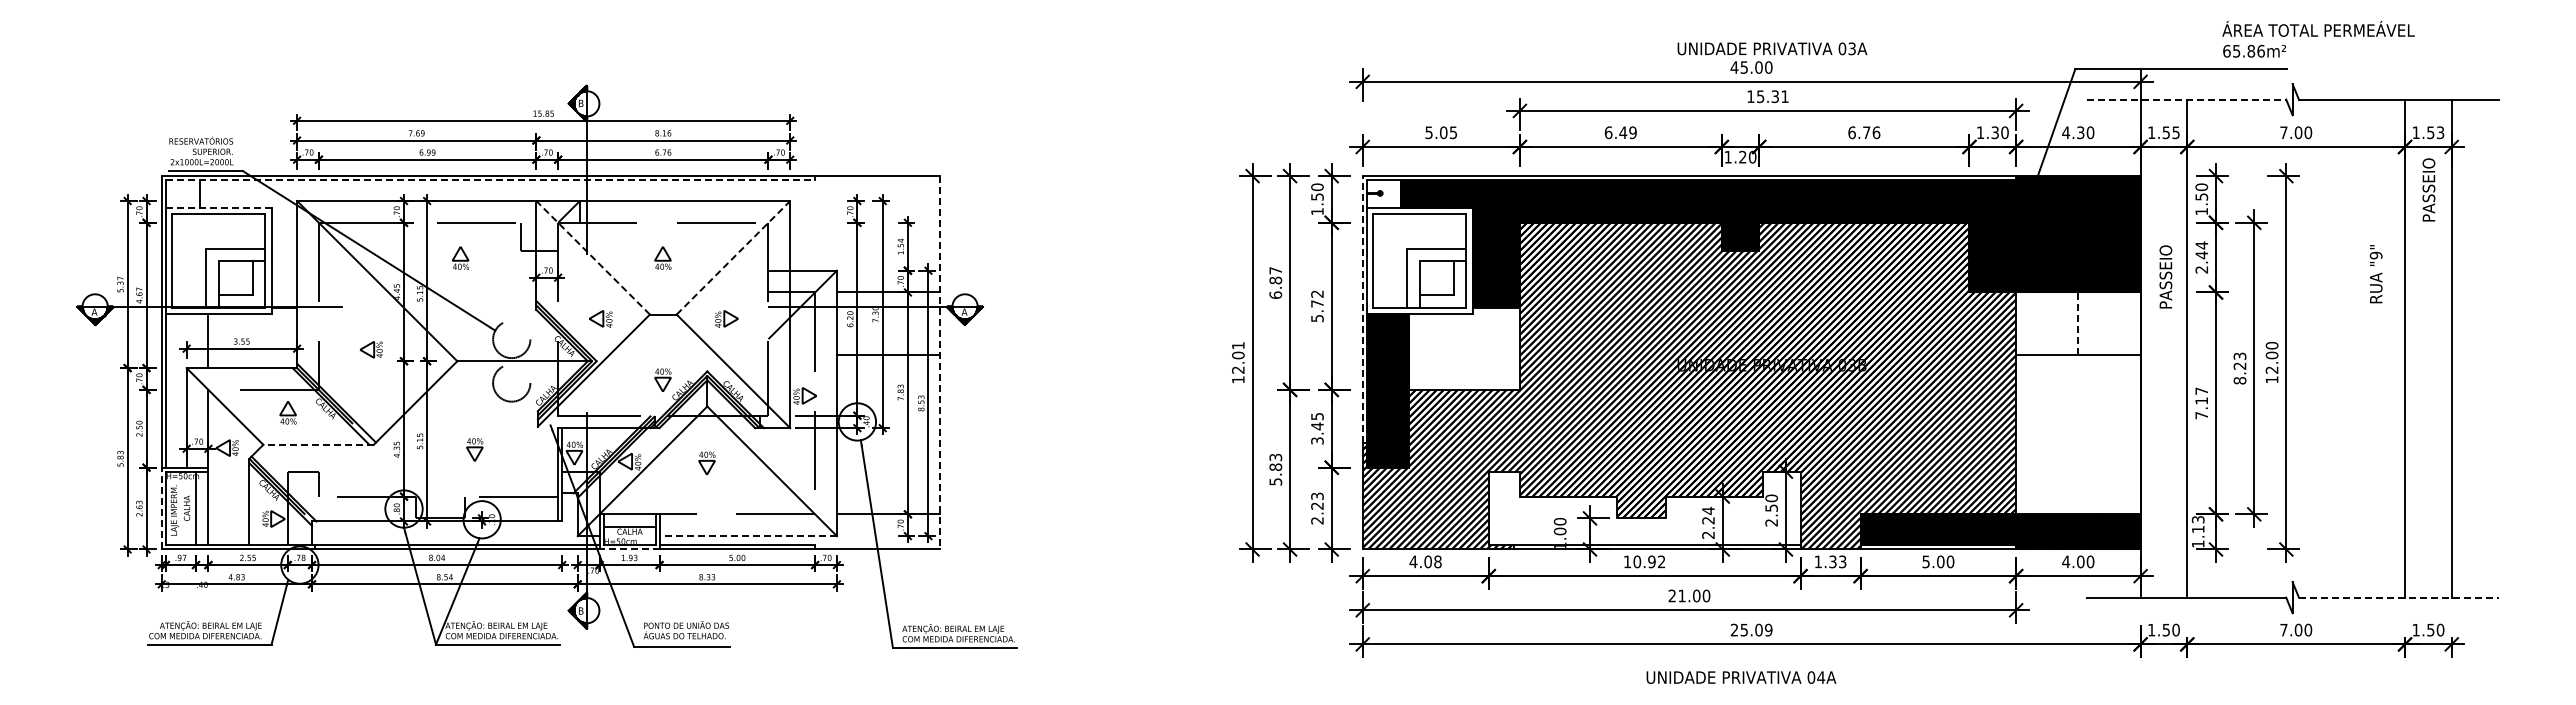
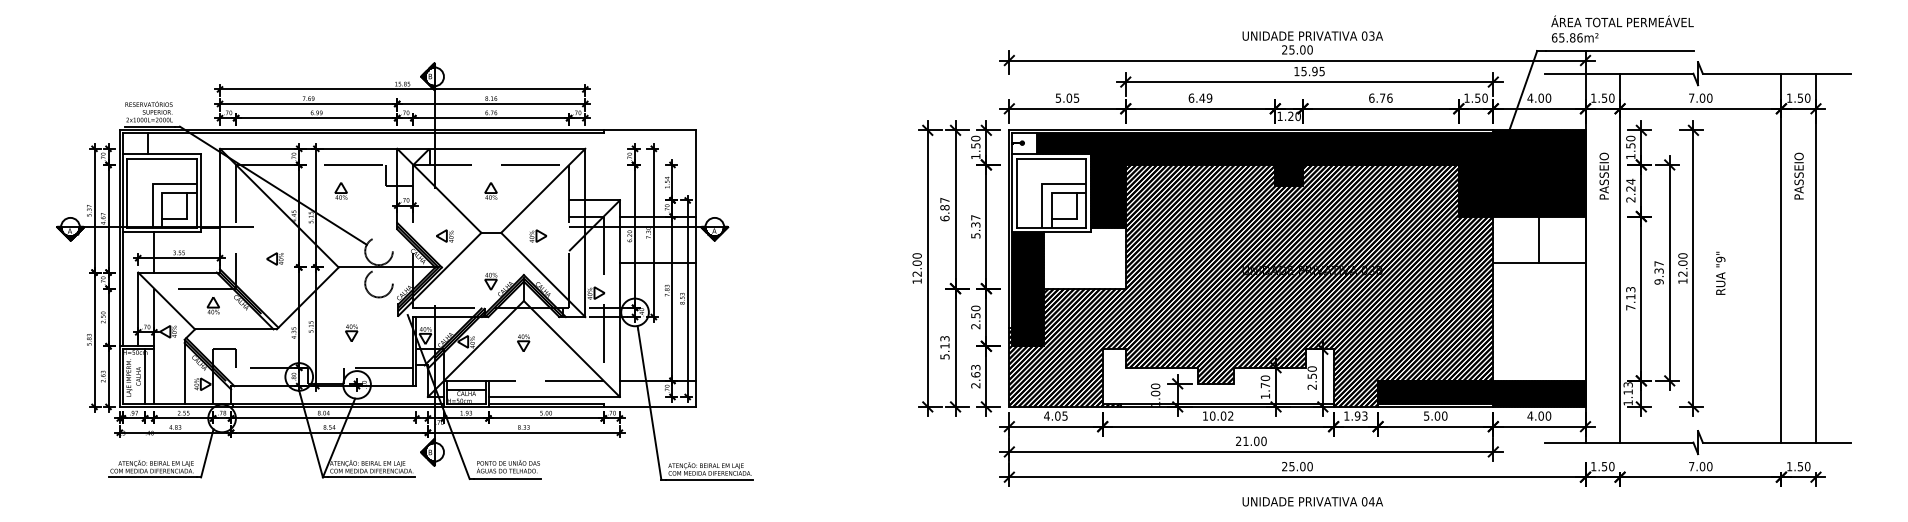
text: (2318, 39) -> (1622, 29), moved
text: (1734, 67) -> (1284, 49), 45.00 -> 25.00
text: (1779, 96) -> (1318, 71), 15.31 -> 15.95
line: (2186, 99) -> (1619, 73), dashed -> solid
text: (1994, 132) -> (1477, 98), 1.30 -> 1.50
text: (2080, 132) -> (1541, 98), 4.30 -> 4.00
text: (2175, 132) -> (1611, 98), 1.55 -> 1.50
text: (2440, 132) -> (1807, 98), 1.53 -> 1.50
line: (490, 180) -> (363, 133), dashed -> solid
text: (2428, 189) -> (1798, 175), moved
line: (218, 208) -> (161, 154), dashed -> solid
text: (2201, 255) -> (1630, 189), 2.44 -> 2.24
line: (592, 257) -> (438, 190), dashed -> solid
line: (733, 257) -> (543, 190), dashed -> solid
text: (2375, 274) -> (1720, 273), moved
text: (2165, 276) -> (1603, 175), moved
text: (1317, 298) -> (975, 221), 5.72 -> 5.37
line: (1362, 308) -> (1009, 228), dashed -> solid
line: (2078, 323) -> (1539, 239), dashed -> solid
text: (1238, 345) -> (917, 255), 12.01 -> 12.00
line: (939, 362) -> (695, 268), dashed -> solid
text: (2239, 368) -> (1658, 272), 8.23 -> 9.37
text: (2201, 390) -> (1630, 289), 7.17 -> 7.13
text: (1317, 428) -> (975, 317), 3.45 -> 2.50
line: (318, 444) -> (235, 329), dashed -> solid
text: (1275, 466) -> (944, 345), 5.83 -> 5.13
text: (1317, 505) -> (975, 374), 2.23 -> 2.63
line: (161, 508) -> (119, 376), dashed -> solid
text: (1708, 522) -> (1265, 386), 2.24 -> 1.70
line: (748, 536) -> (554, 397), dashed -> solid
line: (629, 549) -> (466, 406), dashed -> solid
text: (1437, 561) -> (1064, 415), 4.08 -> 4.05
text: (1651, 561) -> (1223, 415), 10.92 -> 10.02
text: (1832, 561) -> (1357, 415), 1.33 -> 1.93
line: (2398, 597) -> (1776, 442), dashed -> solid
text: (1768, 630) -> (1309, 466), 25.09 -> 25.00
text: (1741, 677) -> (1312, 501), moved

